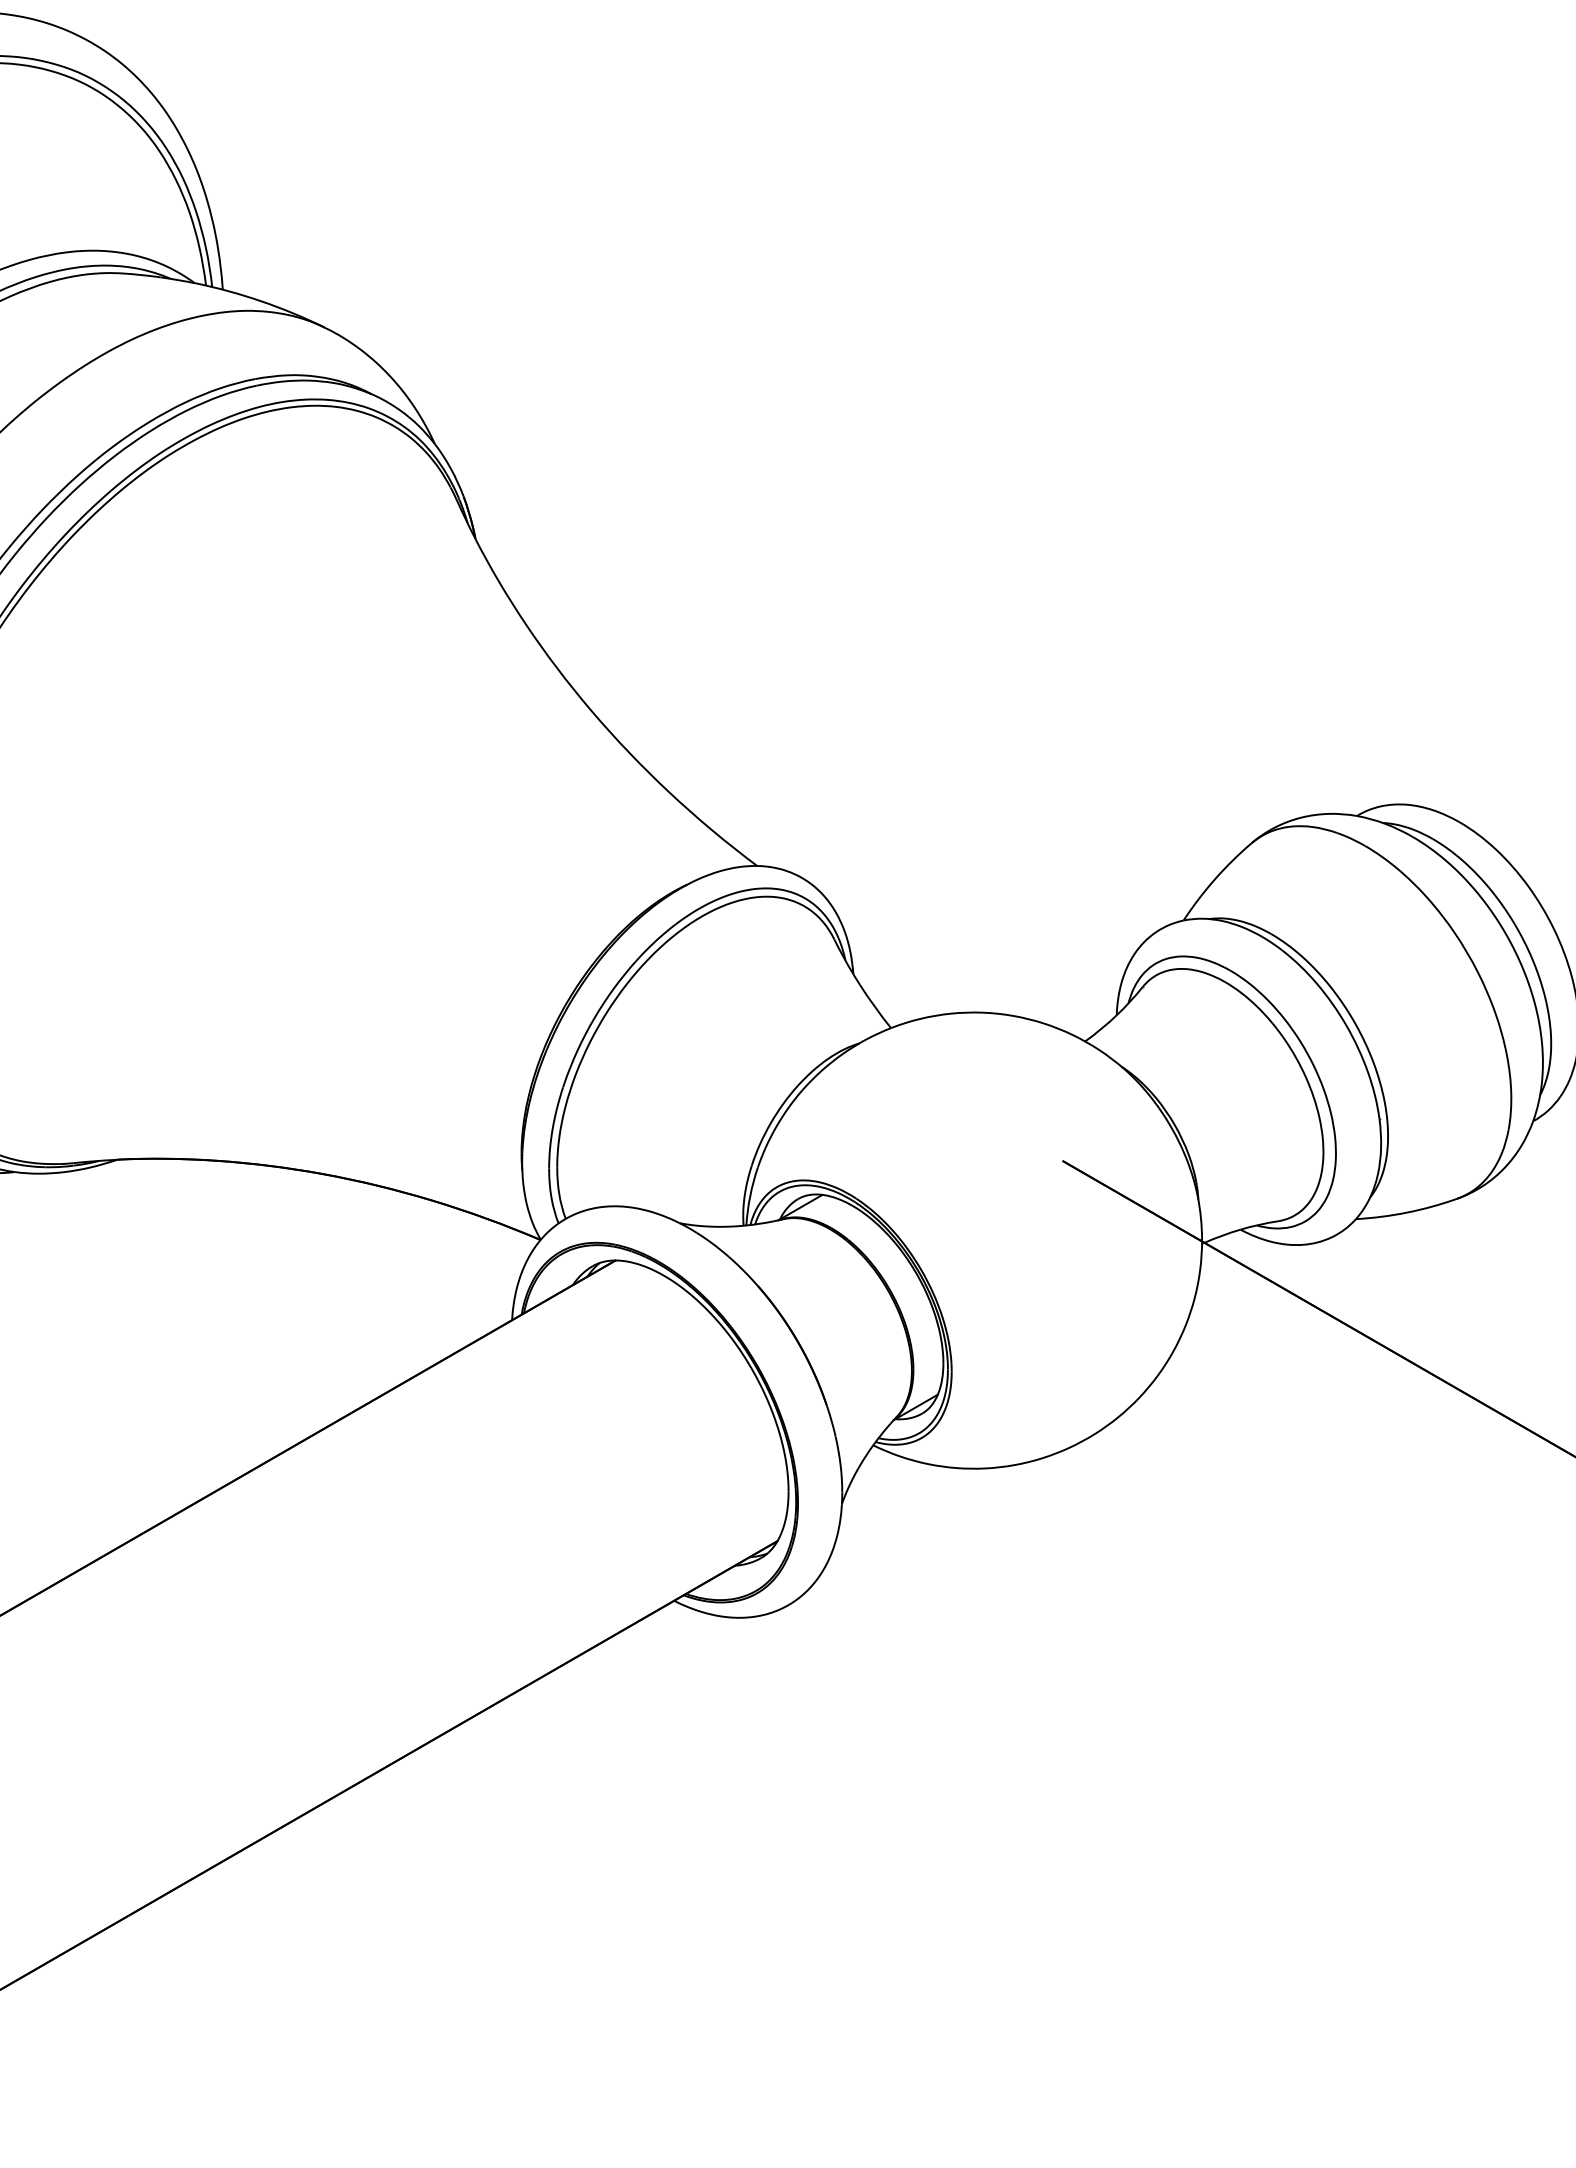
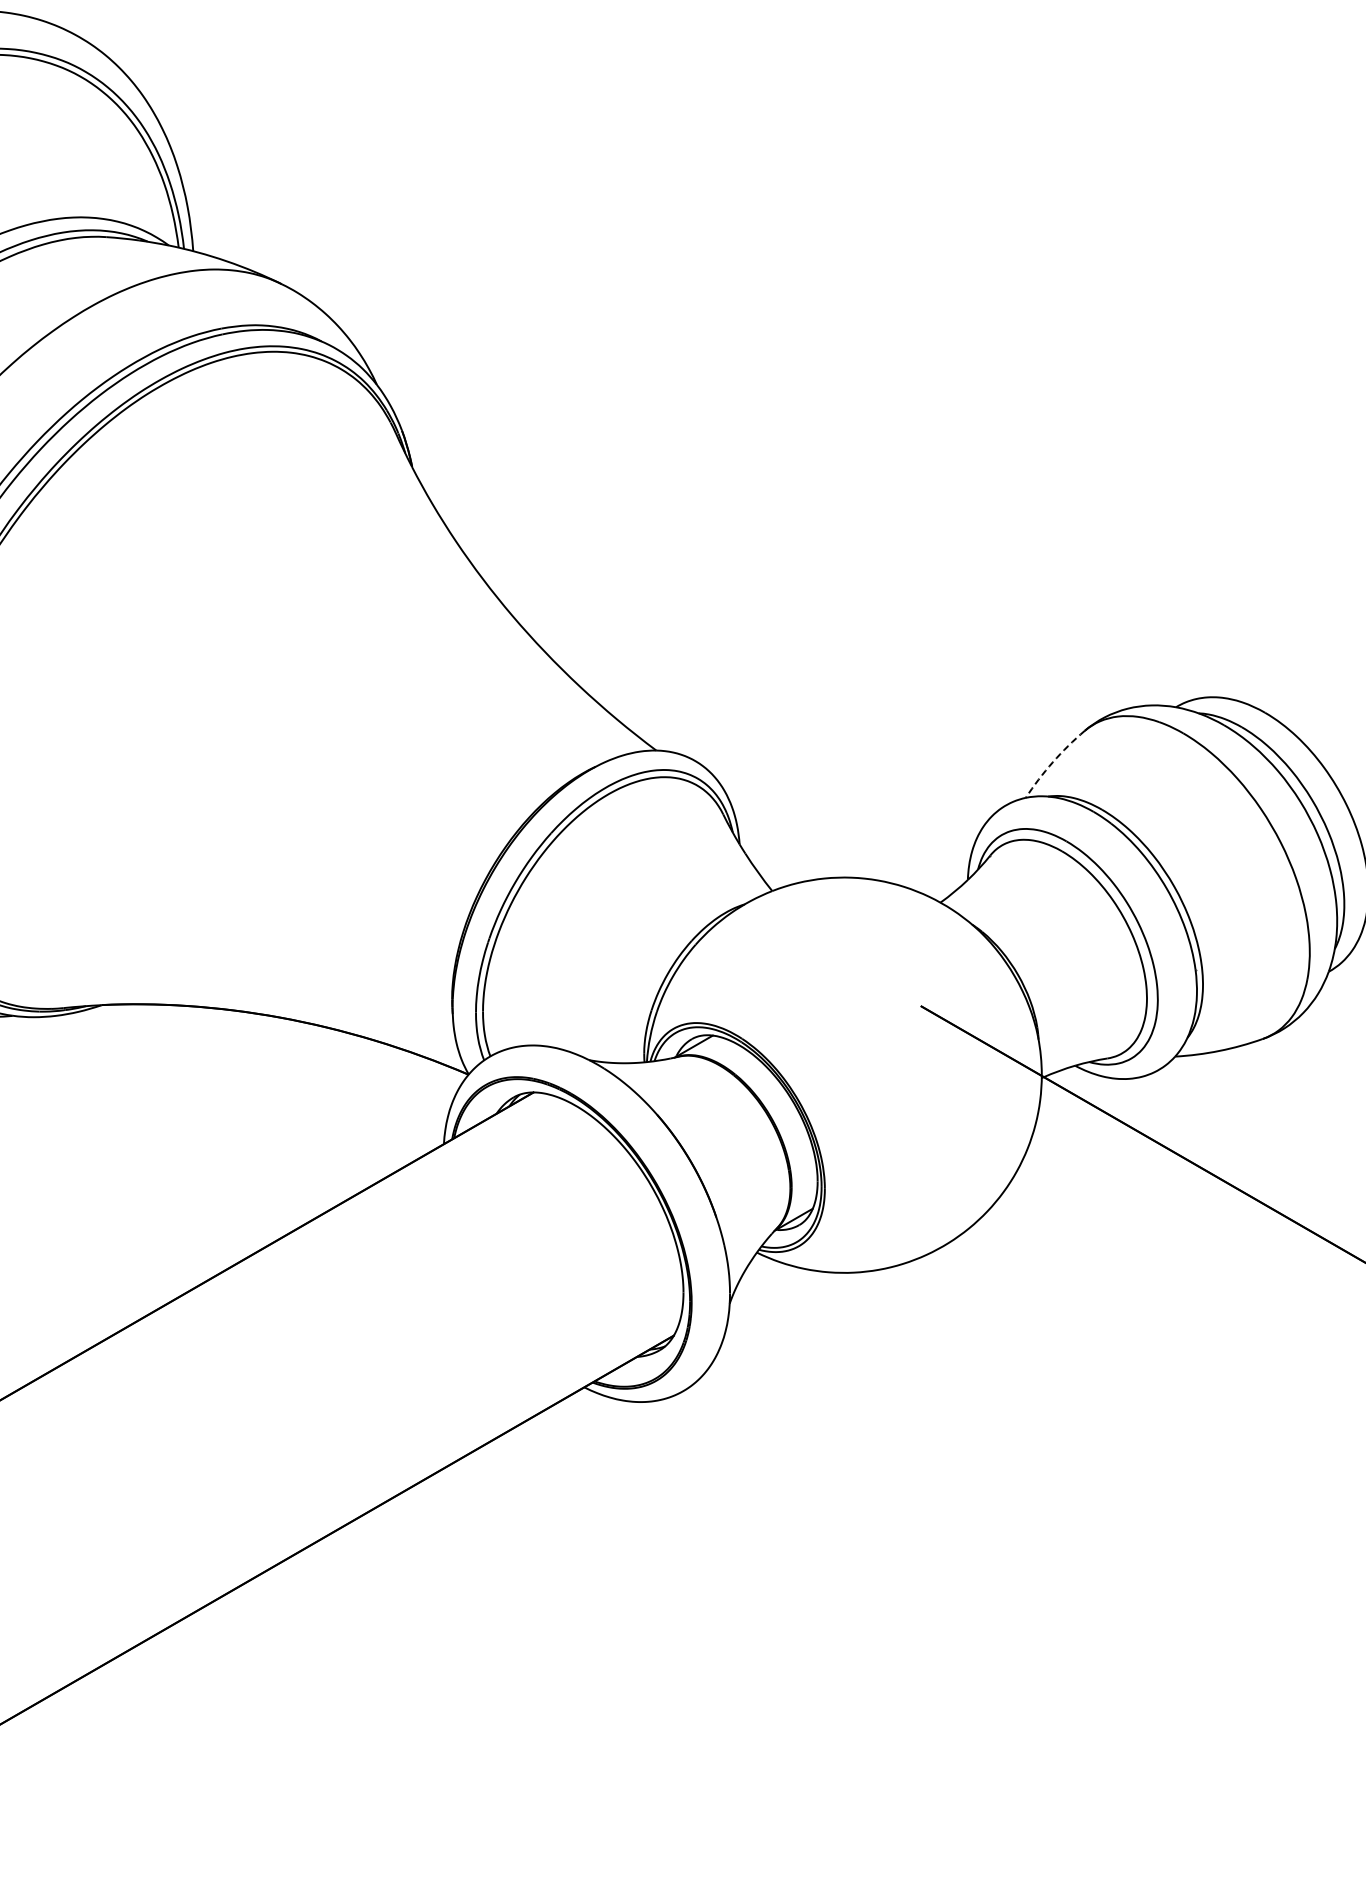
arc: (1214, 879) -> (1052, 762), solid -> dashed

